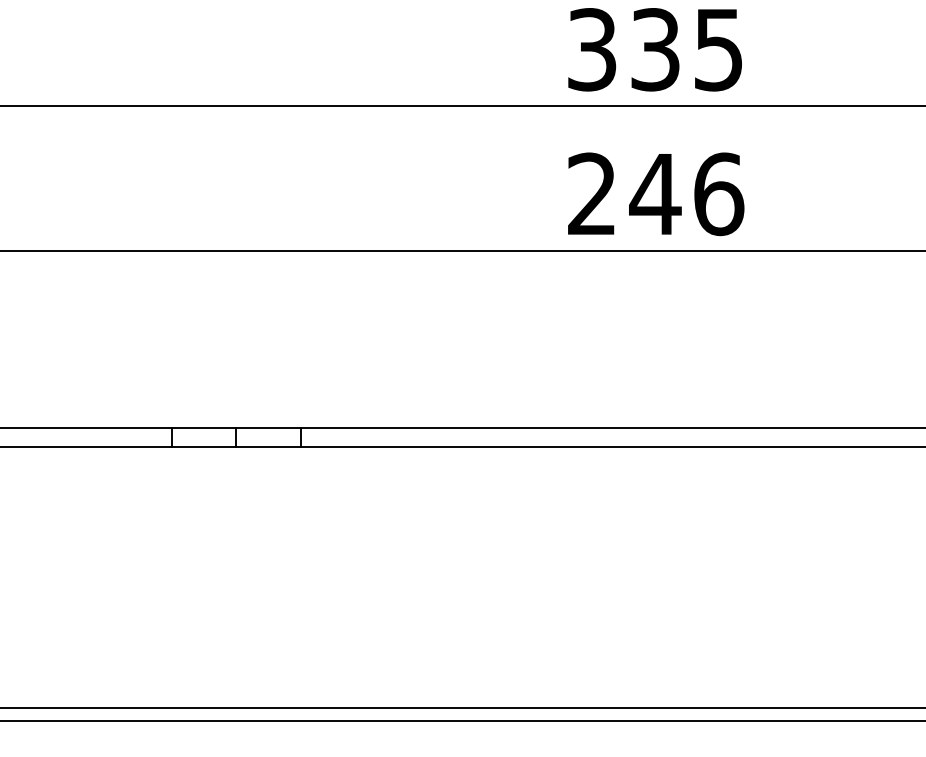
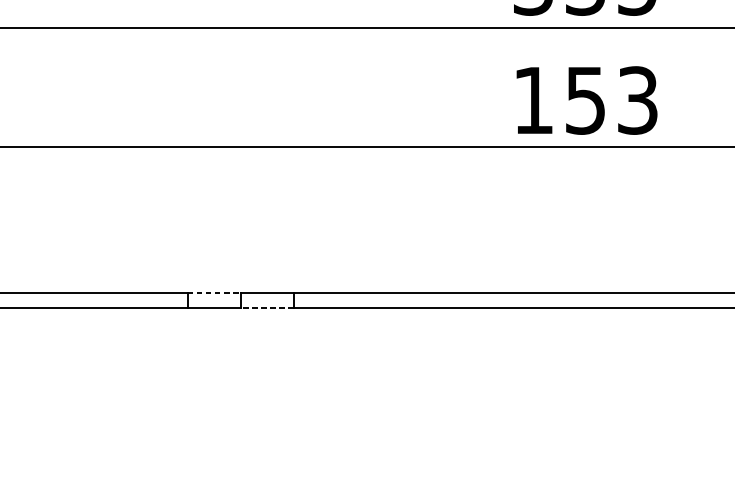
text: (656, 194) -> (586, 100), 246 -> 153
line: (204, 427) -> (214, 292), solid -> dashed
line: (268, 446) -> (267, 308), solid -> dashed

